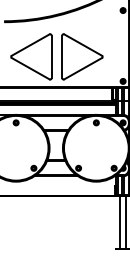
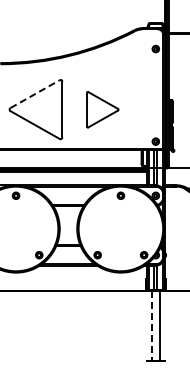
line: (31, 44) -> (35, 93), solid -> dashed
part: (82, 56) -> (102, 109), size x0.6
line: (120, 222) -> (152, 325), solid -> dashed

